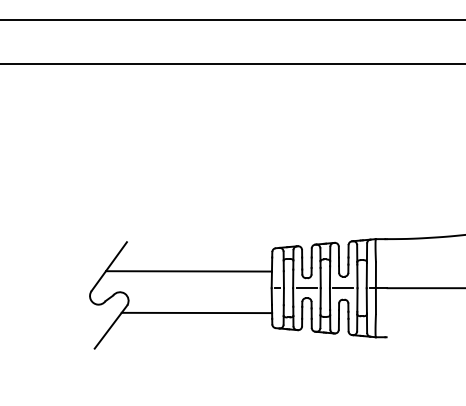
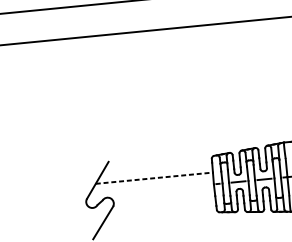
line: (189, 271) -> (154, 178), solid -> dashed
line: (196, 312) -> (162, 206), removed

